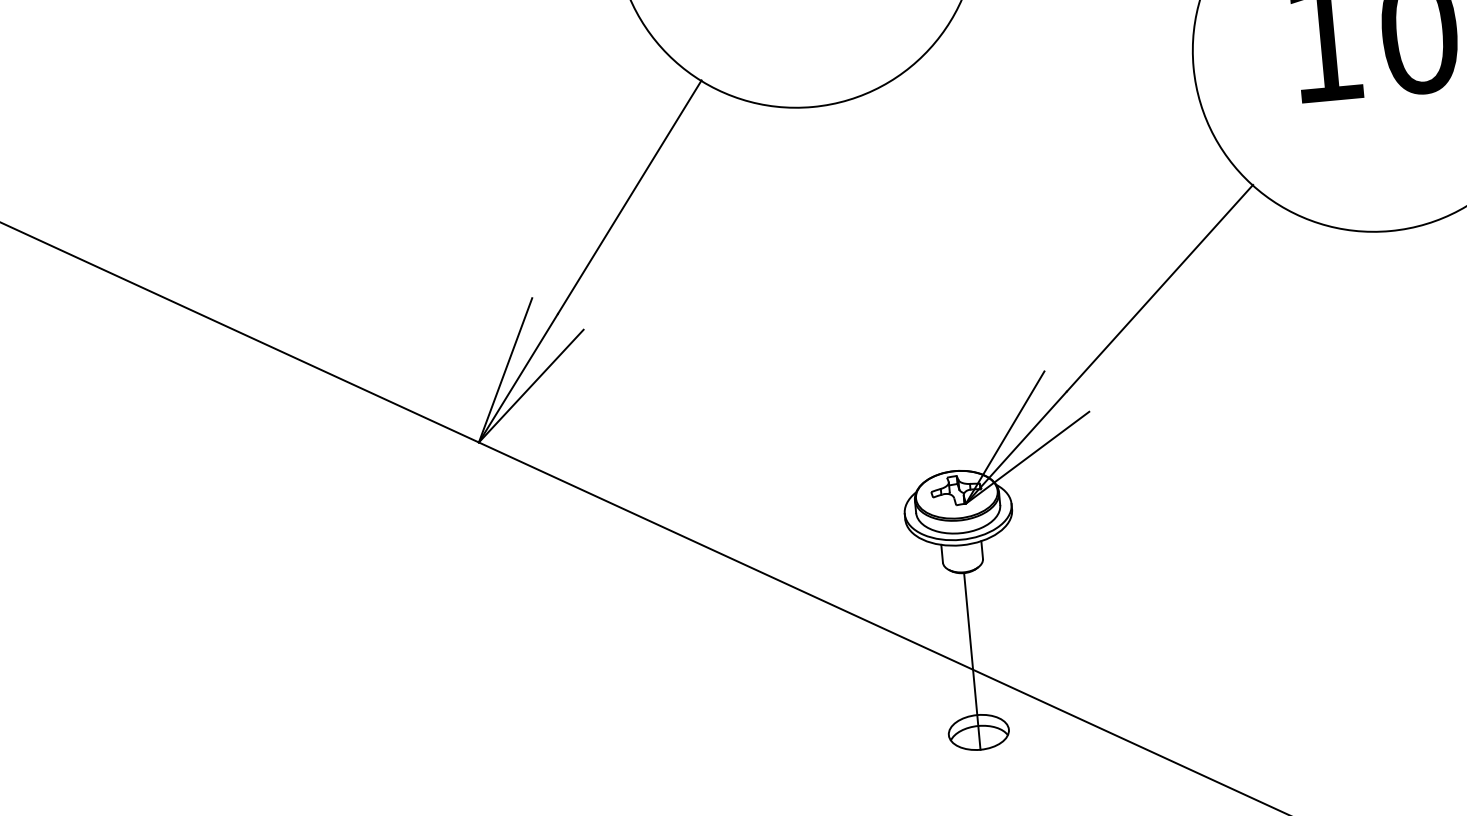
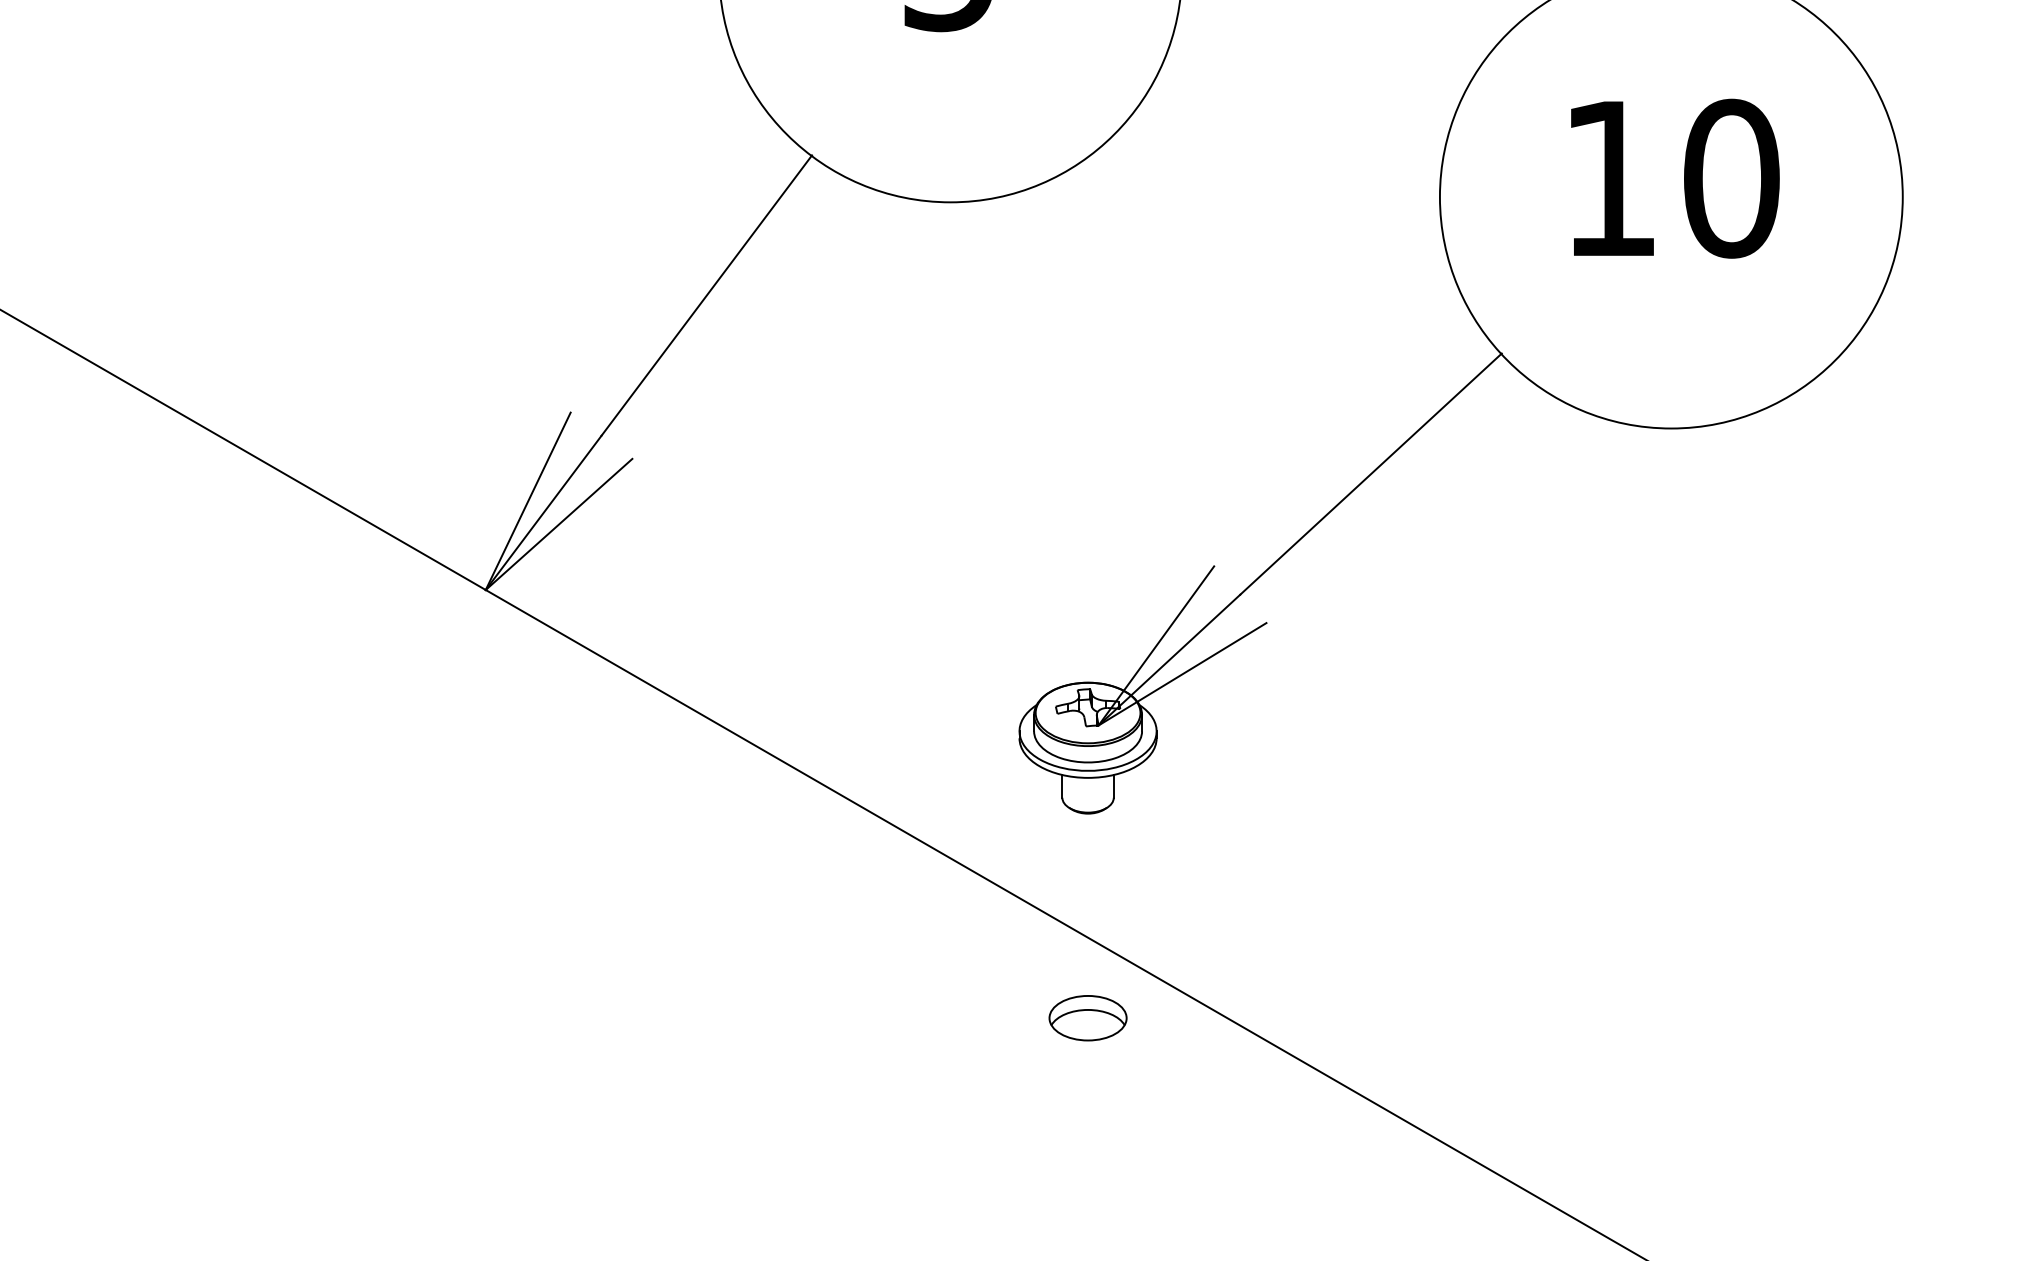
line: (972, 660) -> (1088, 926), removed

